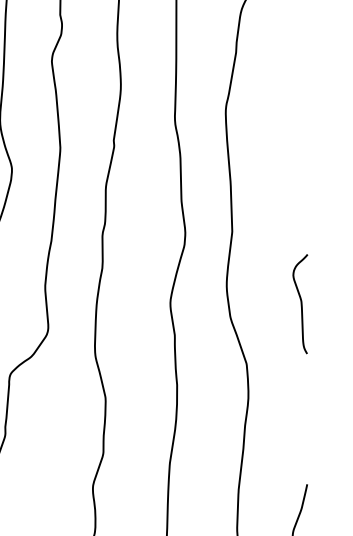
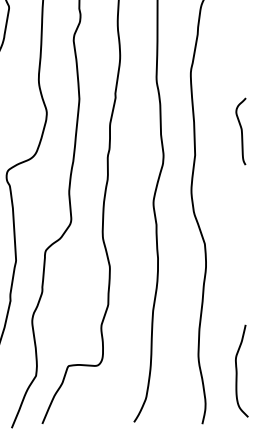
curve: (299, 302) -> (240, 130), moved

